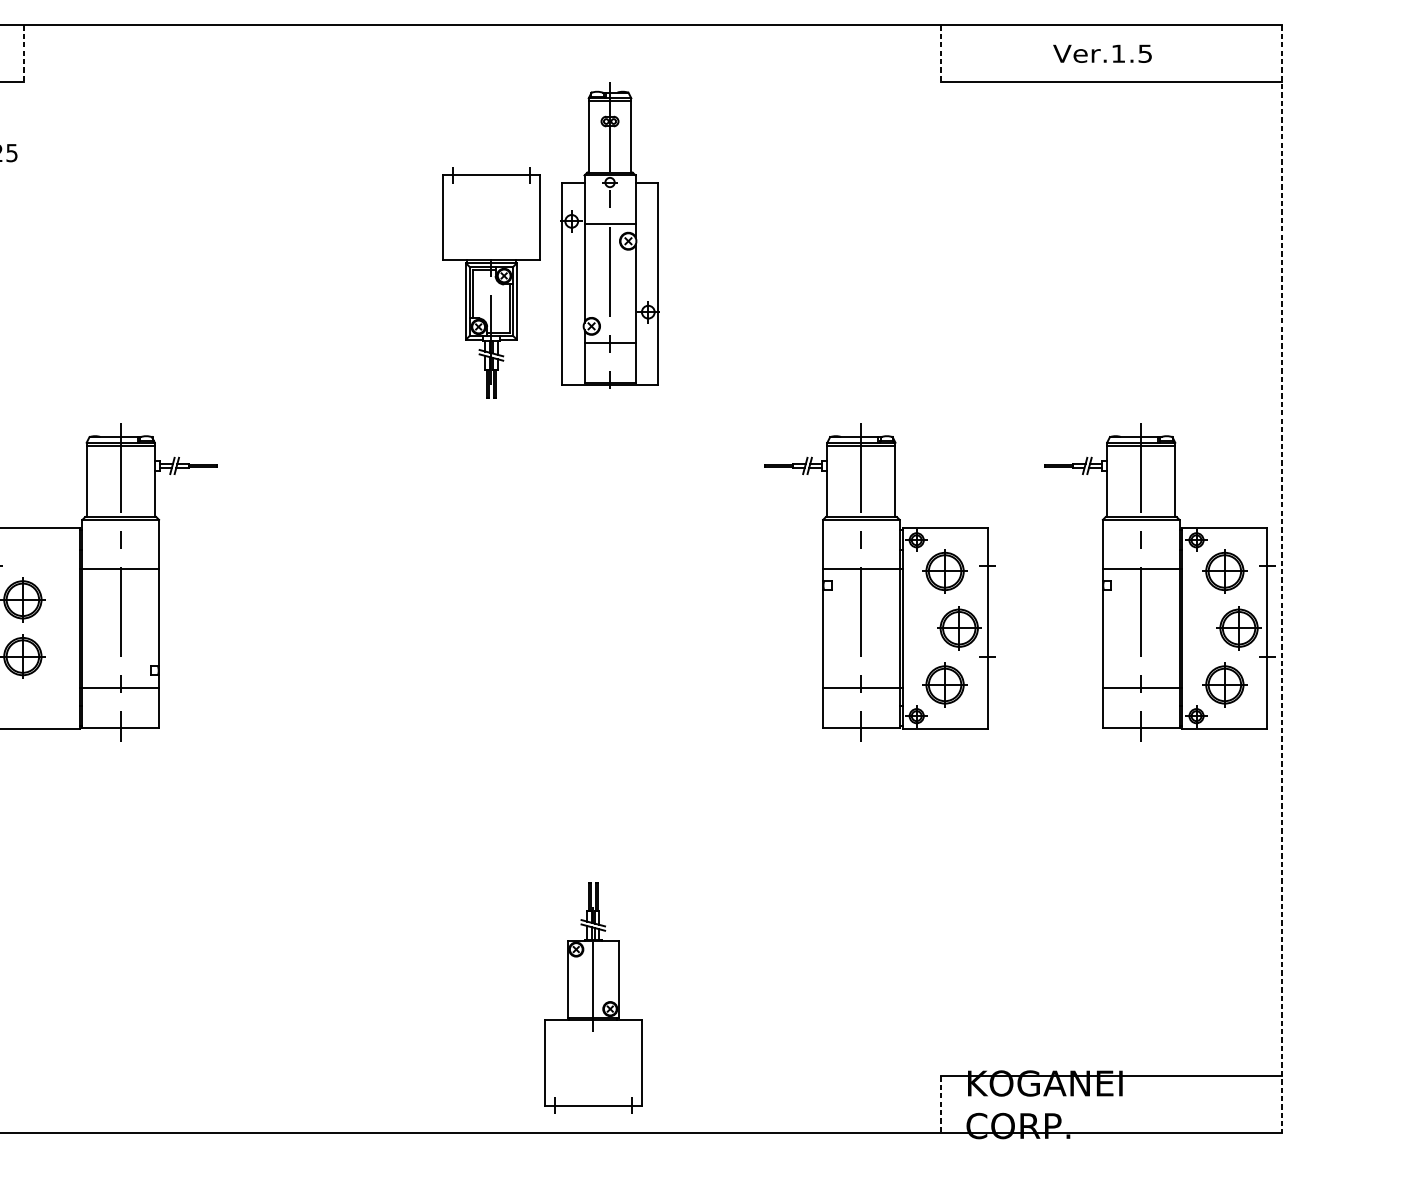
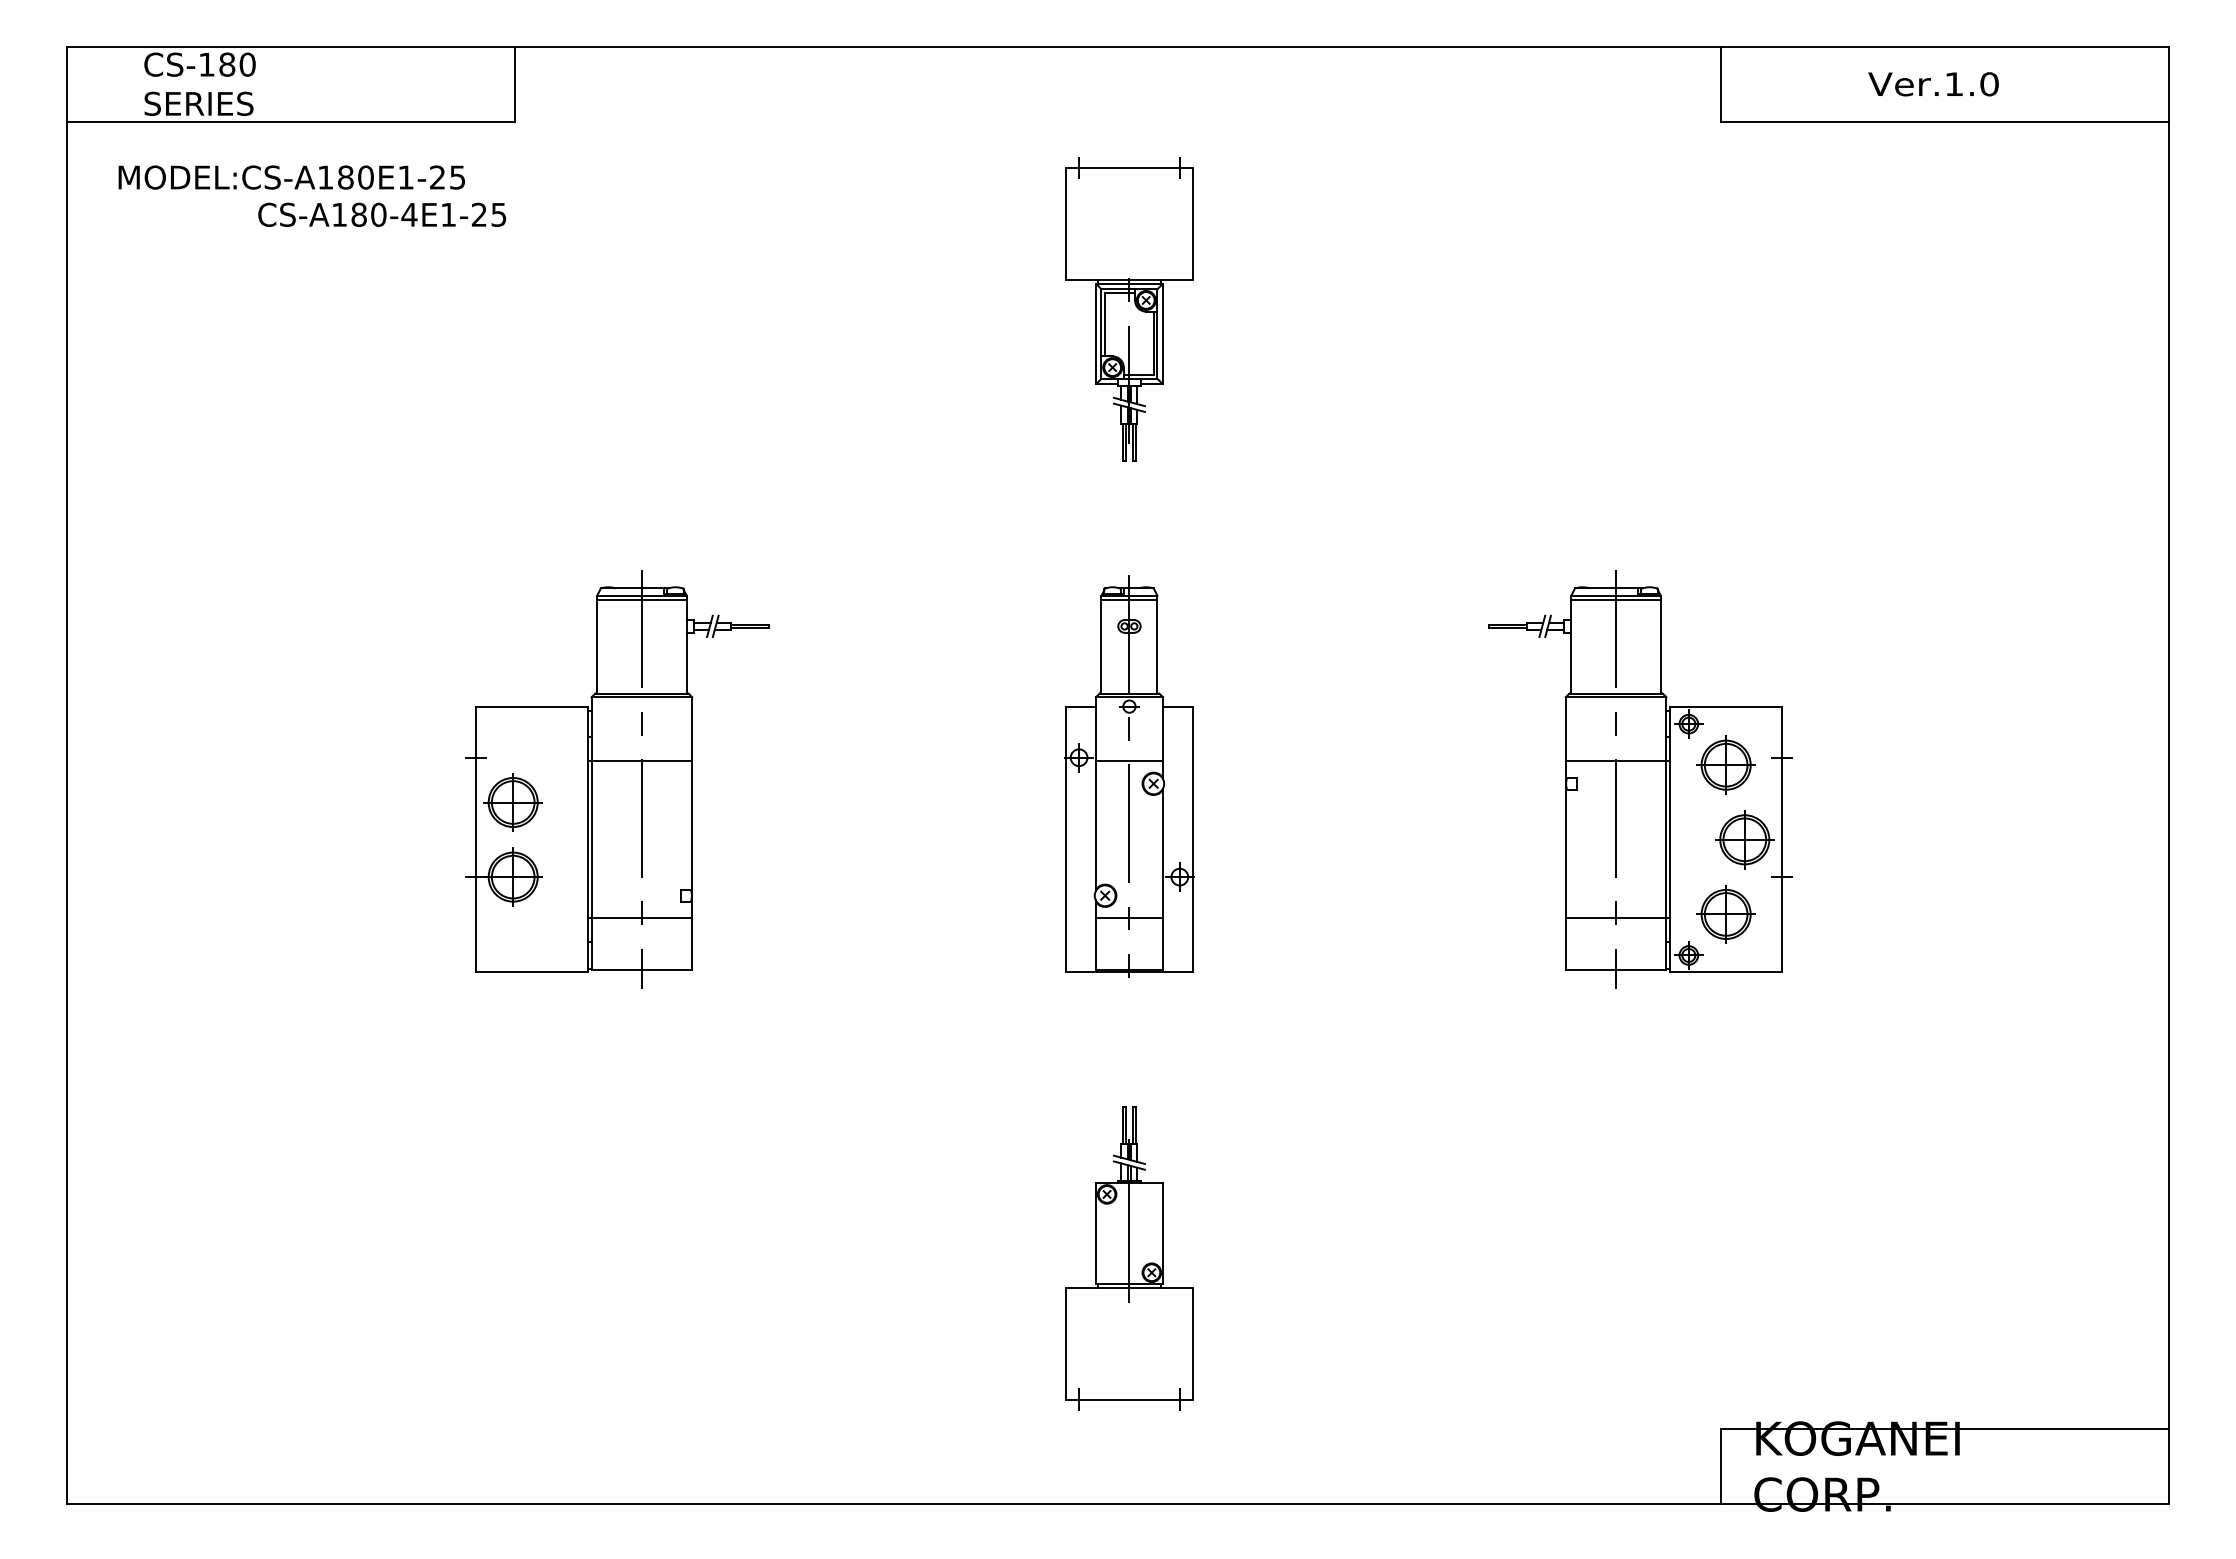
line: (23, 53) -> (514, 84), dashed -> solid
line: (941, 53) -> (1721, 84), dashed -> solid
text: (1145, 53) -> (1989, 84), Ver.1.5 -> Ver.1.0
part: (610, 235) -> (1129, 776), moved
part: (491, 282) -> (1129, 309), moved
line: (1281, 579) -> (2168, 775), dashed -> solid
part: (1159, 582) -> (2008, 779), removed
part: (593, 998) -> (1129, 1258), moved
line: (941, 1105) -> (1721, 1467), dashed -> solid

